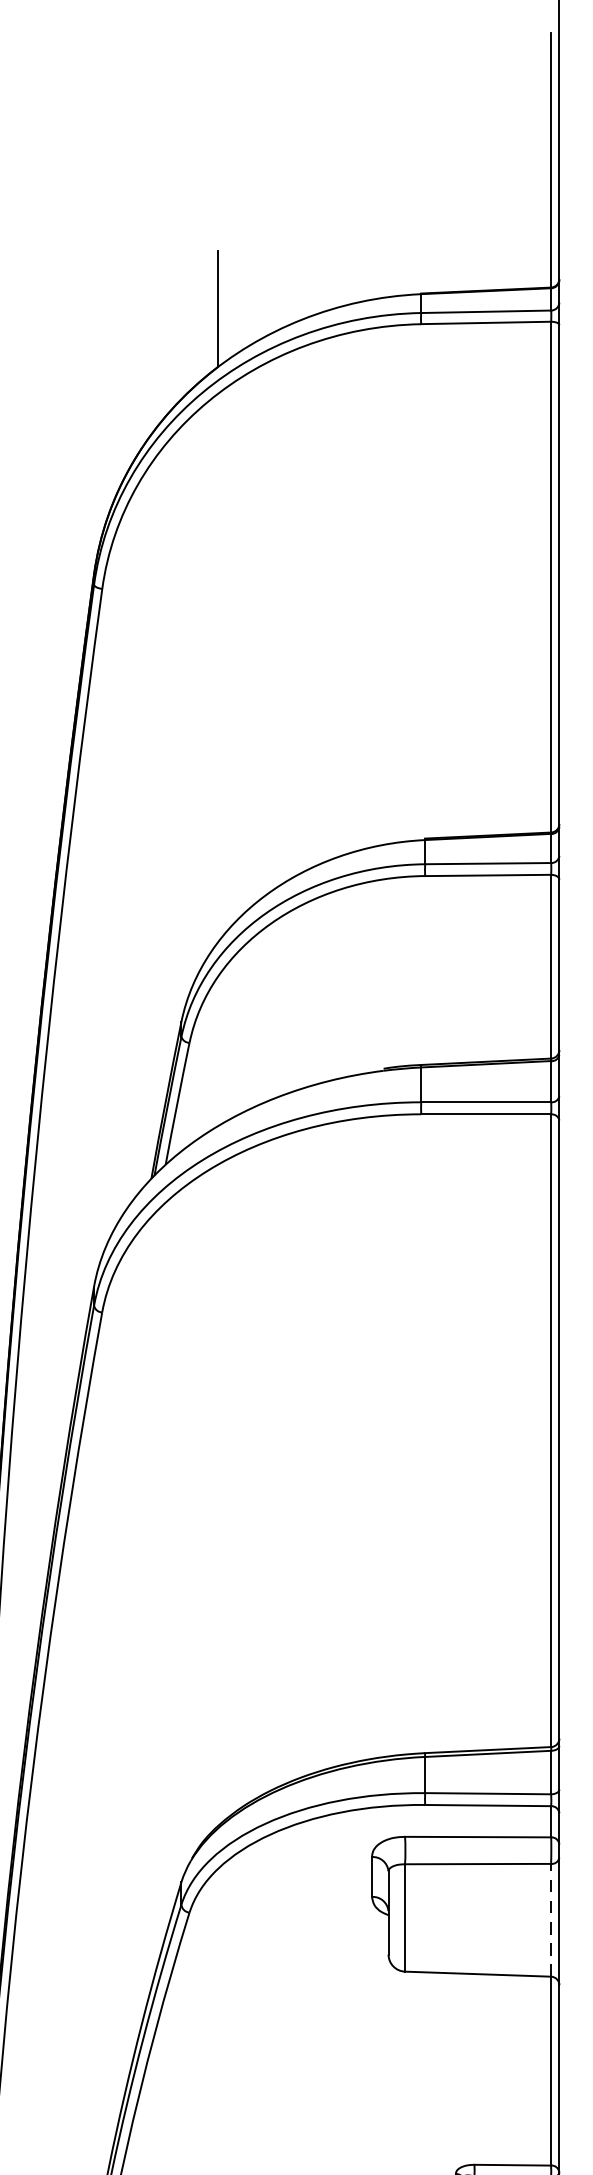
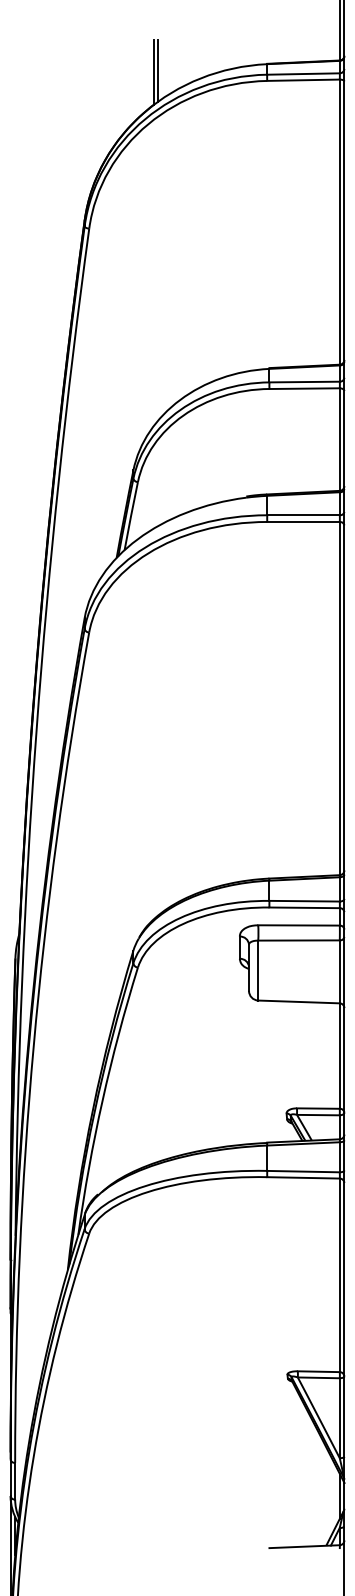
line: (226, 305) -> (158, 70), added
line: (550, 1919) -> (339, 971), dashed -> solid

